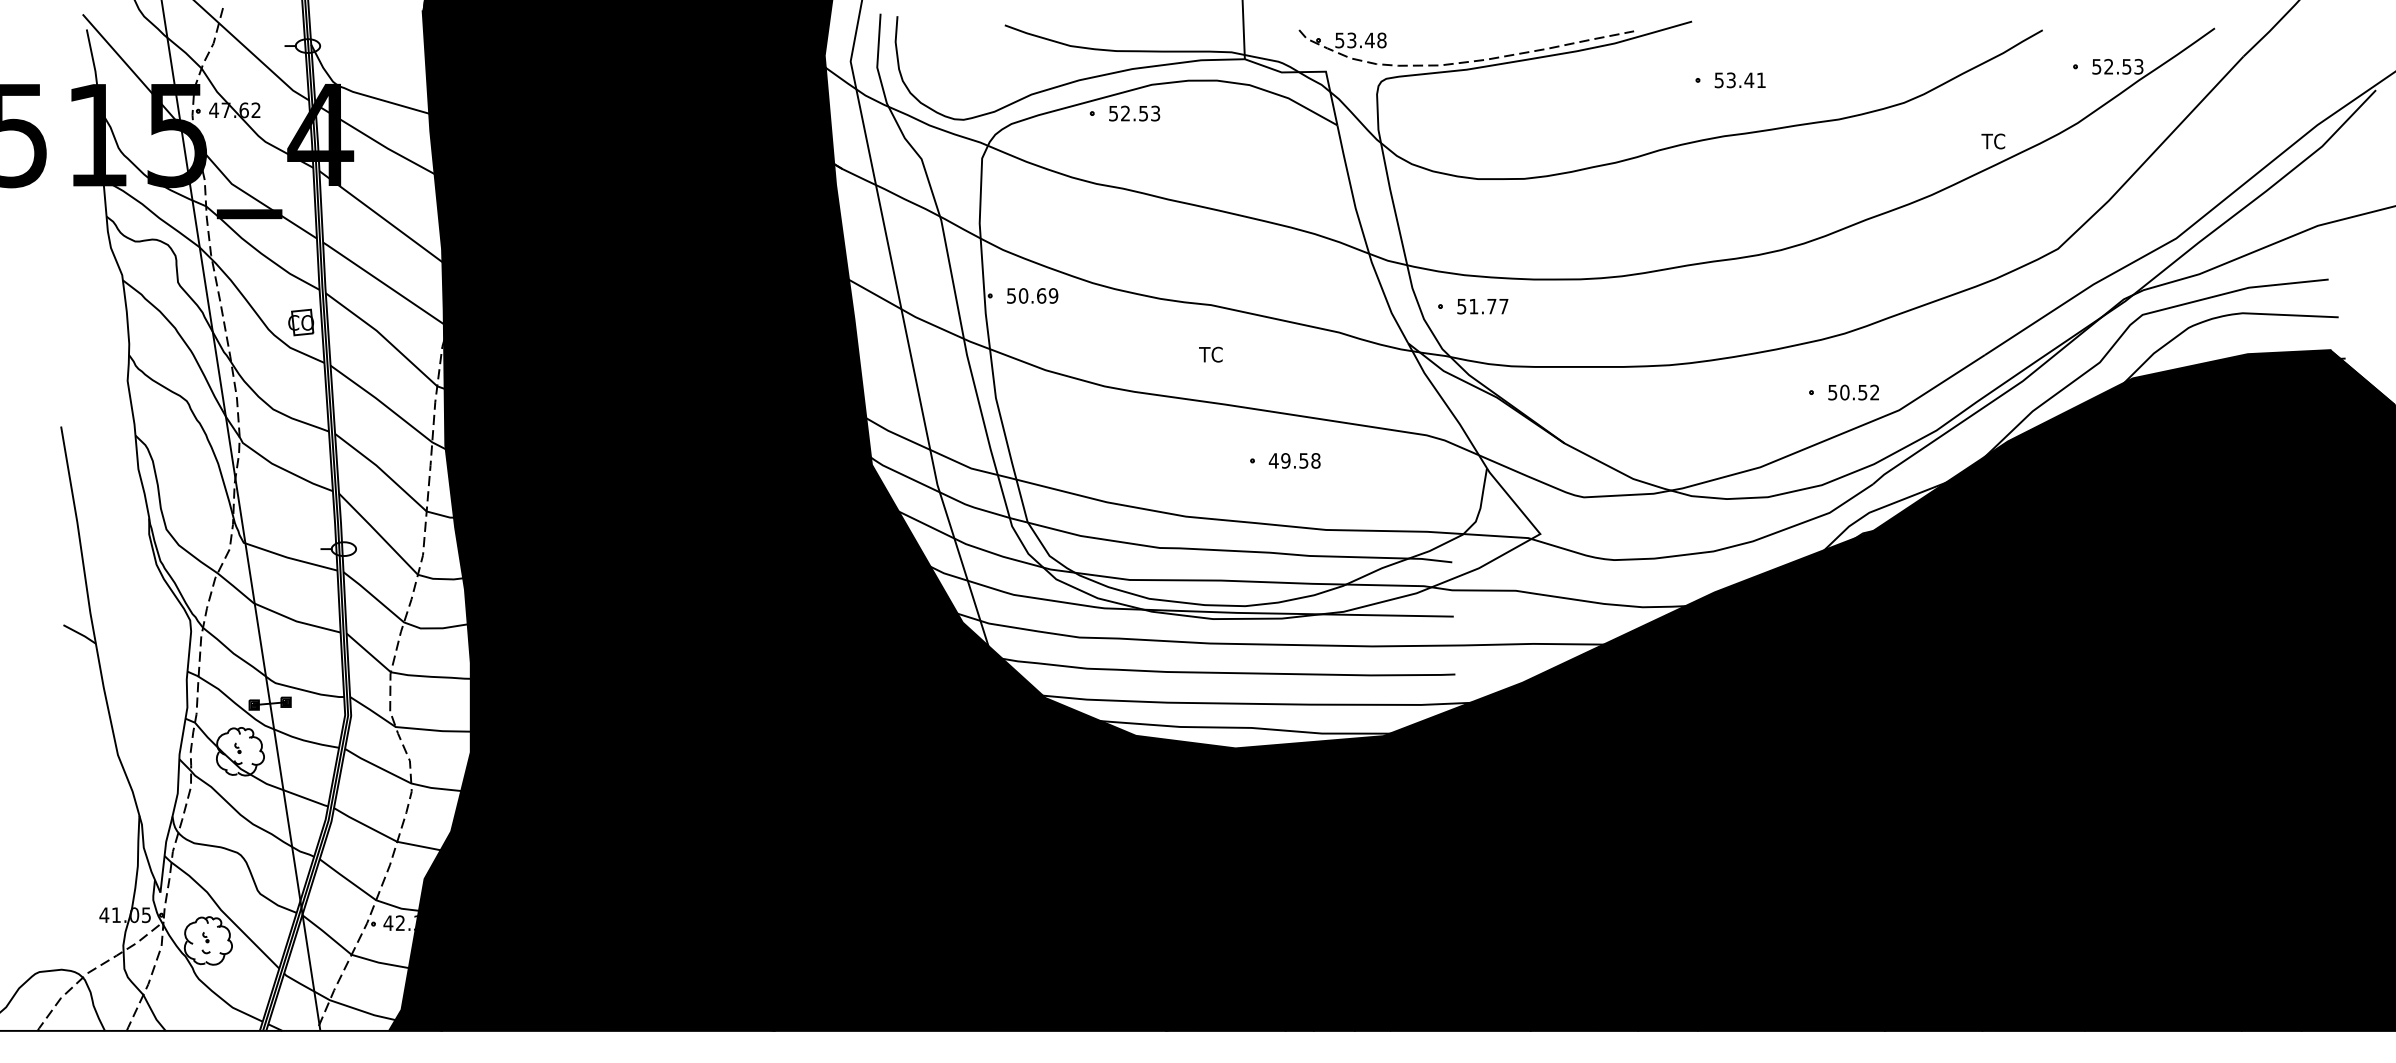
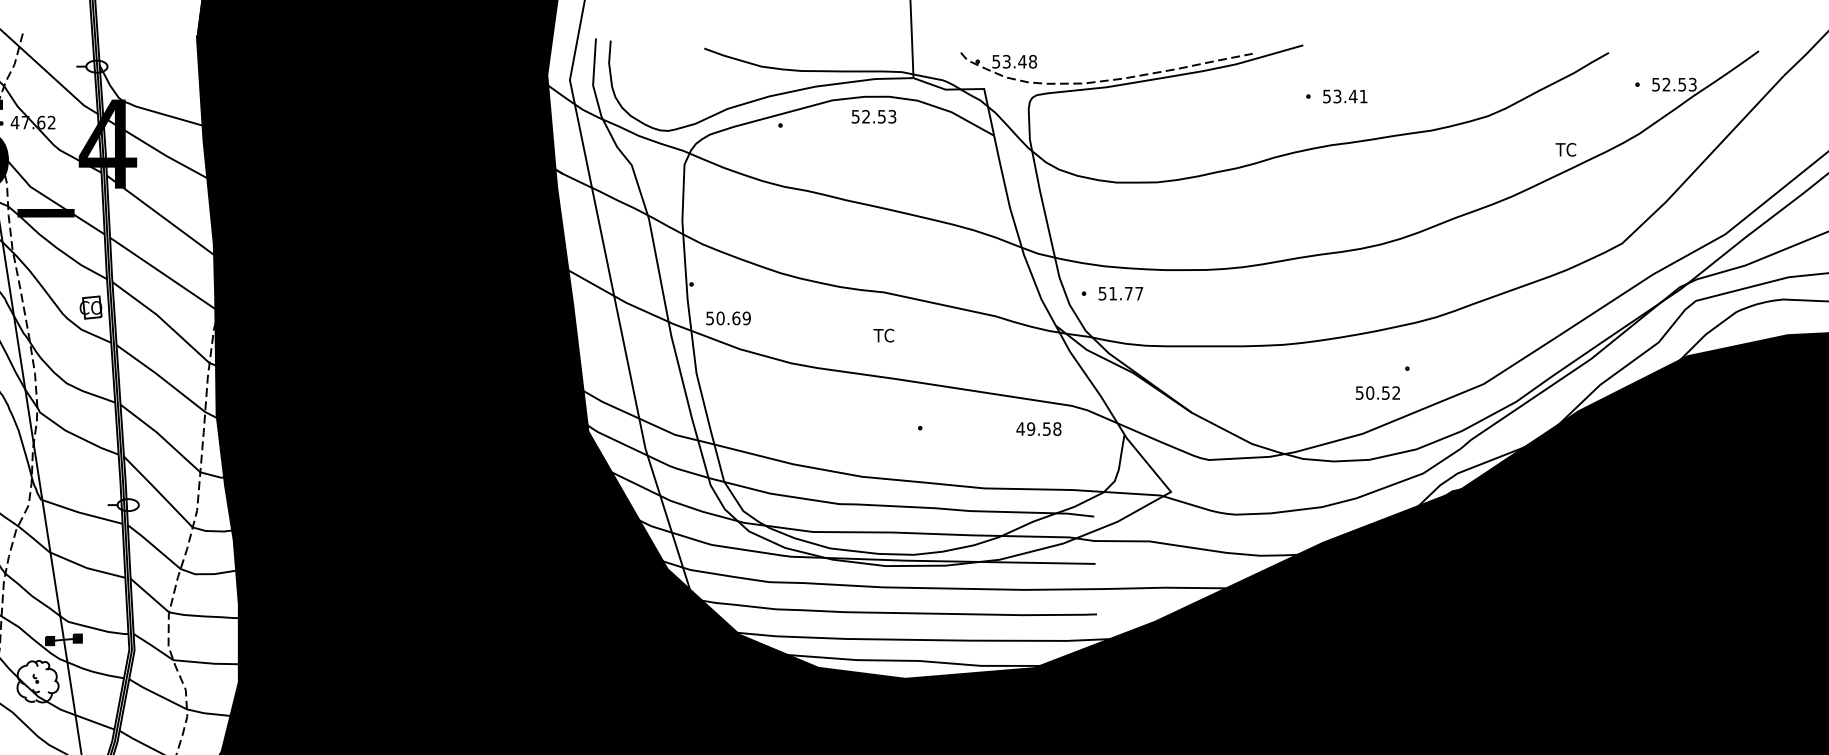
text: (1134, 113) -> (873, 116), moved
text: (1032, 295) -> (728, 318), moved
text: (1853, 392) -> (1377, 392), moved
text: (1294, 460) -> (1038, 428), moved

